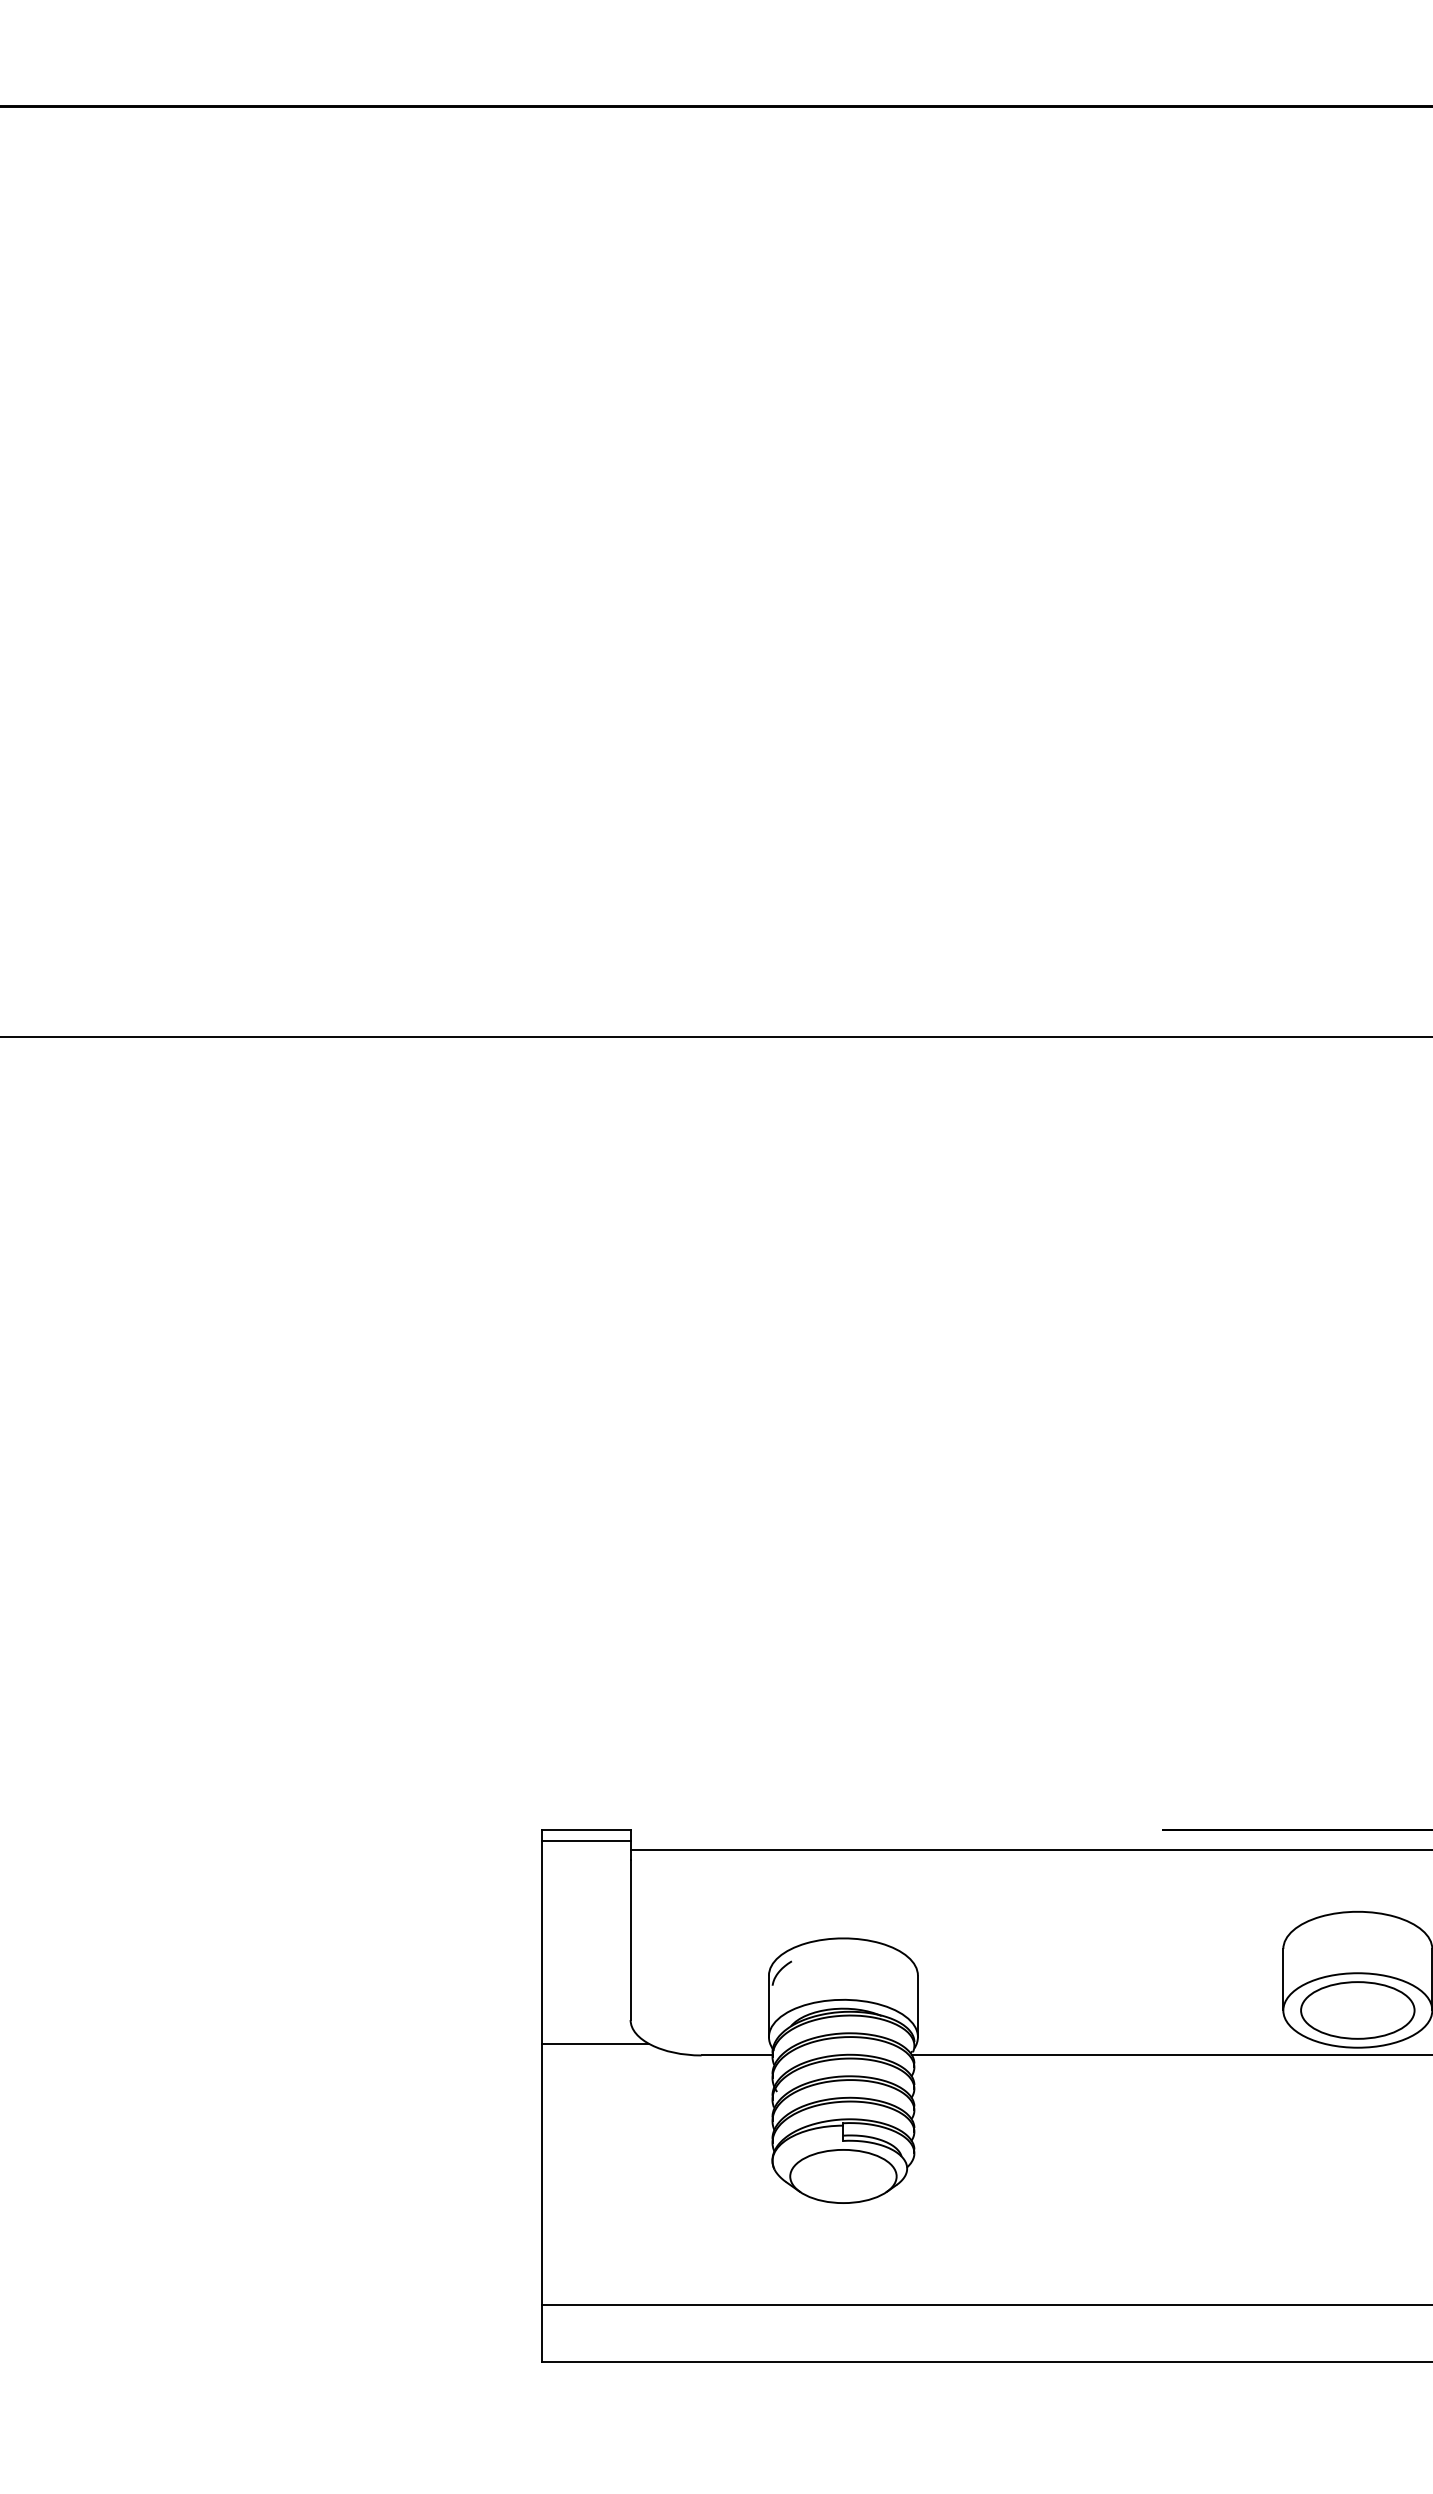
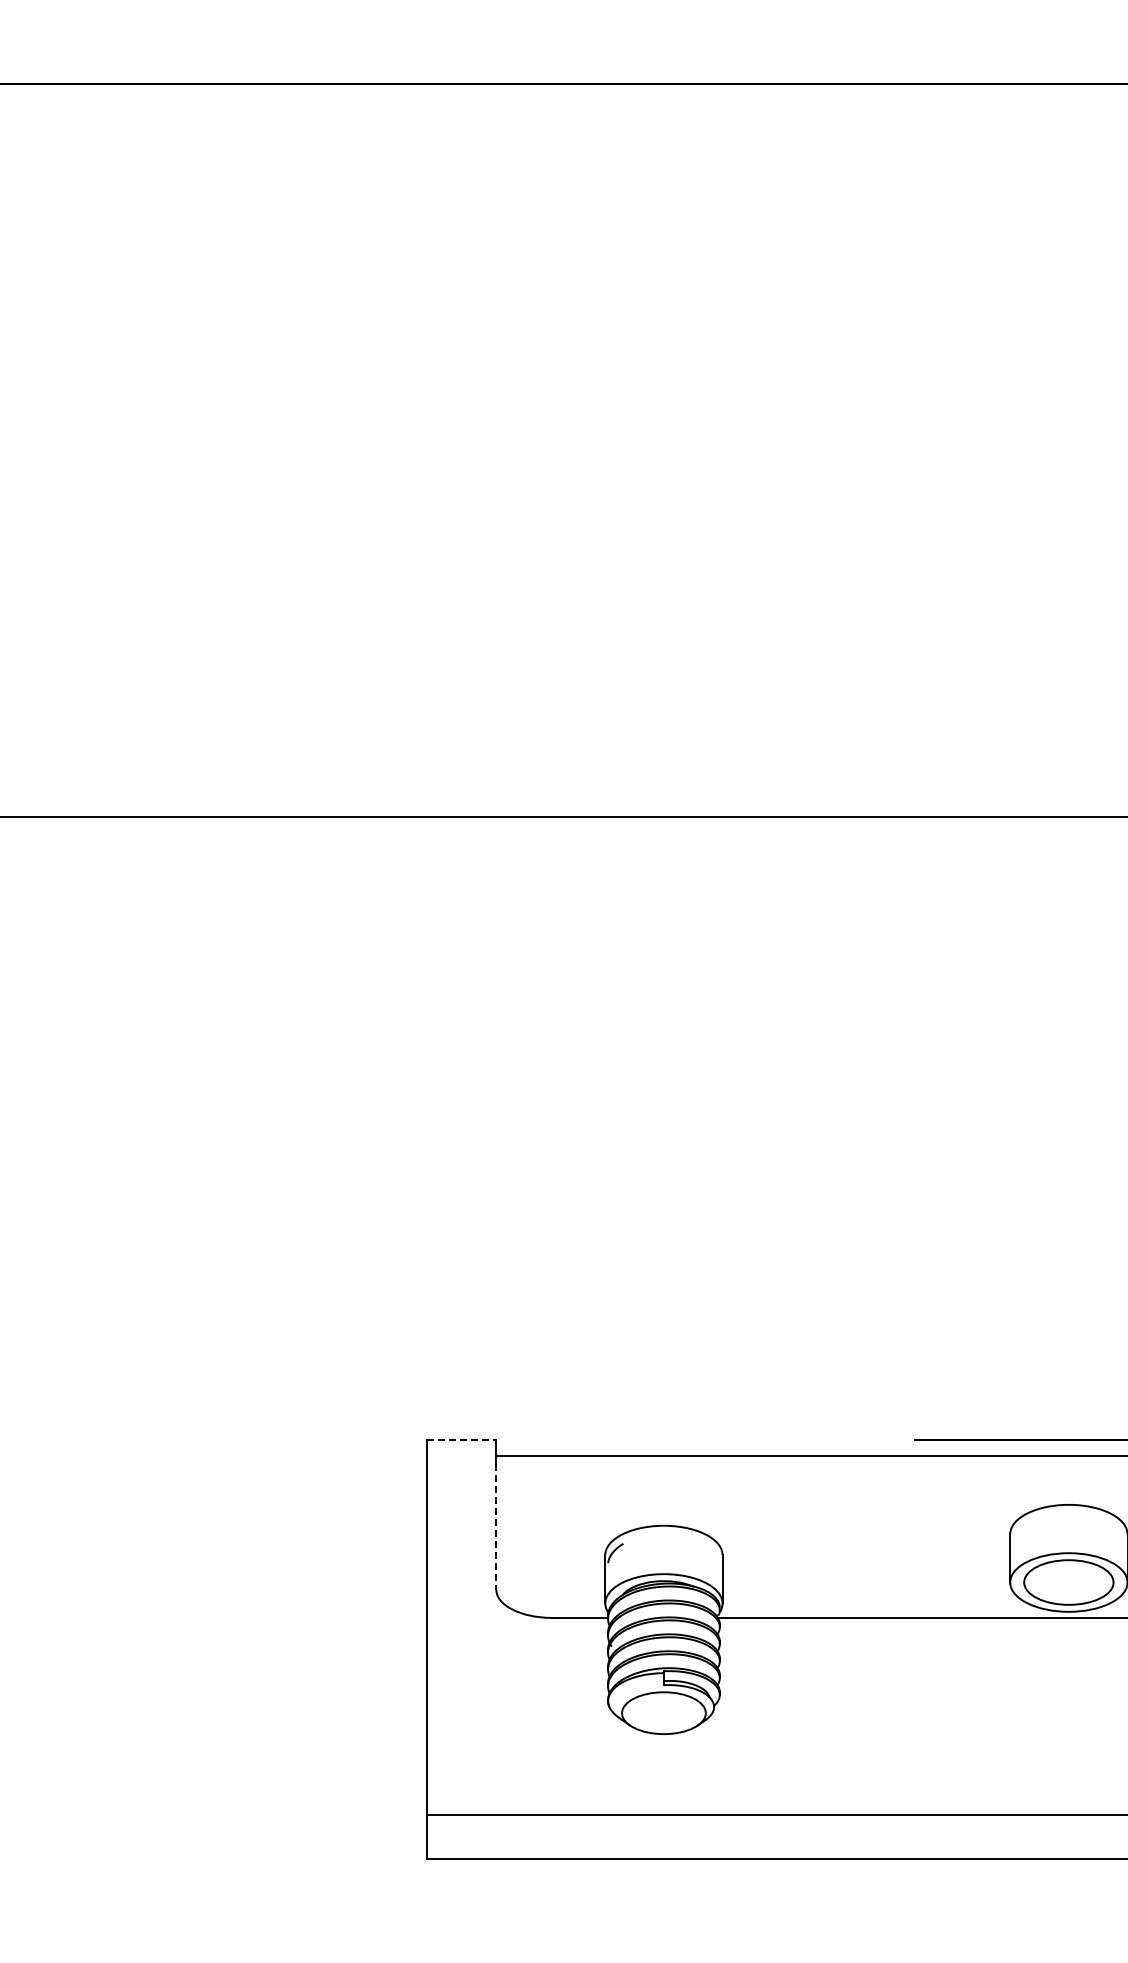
line: (586, 1830) -> (461, 1440), solid -> dashed
line: (586, 1841) -> (461, 1449), removed
line: (630, 1940) -> (496, 1527), solid -> dashed
line: (595, 2043) -> (468, 1608), removed

